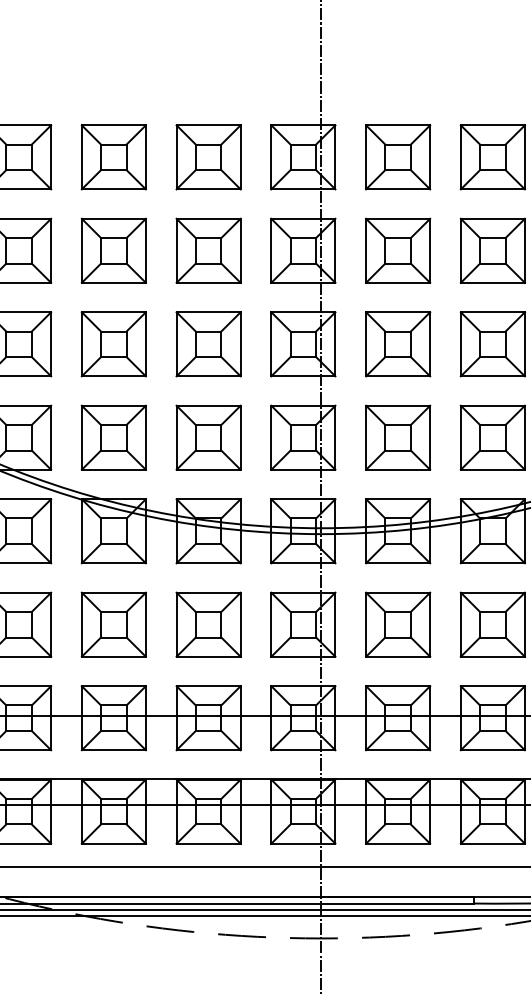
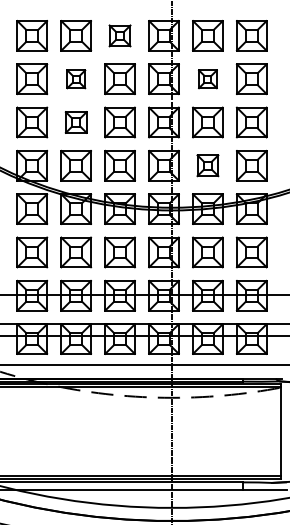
part: (207, 156) -> (119, 35), size x0.7
part: (114, 251) -> (76, 79), size x0.6
part: (397, 251) -> (207, 79), size x0.6
part: (114, 344) -> (76, 122), size x0.7
part: (397, 437) -> (207, 165), size x0.7

